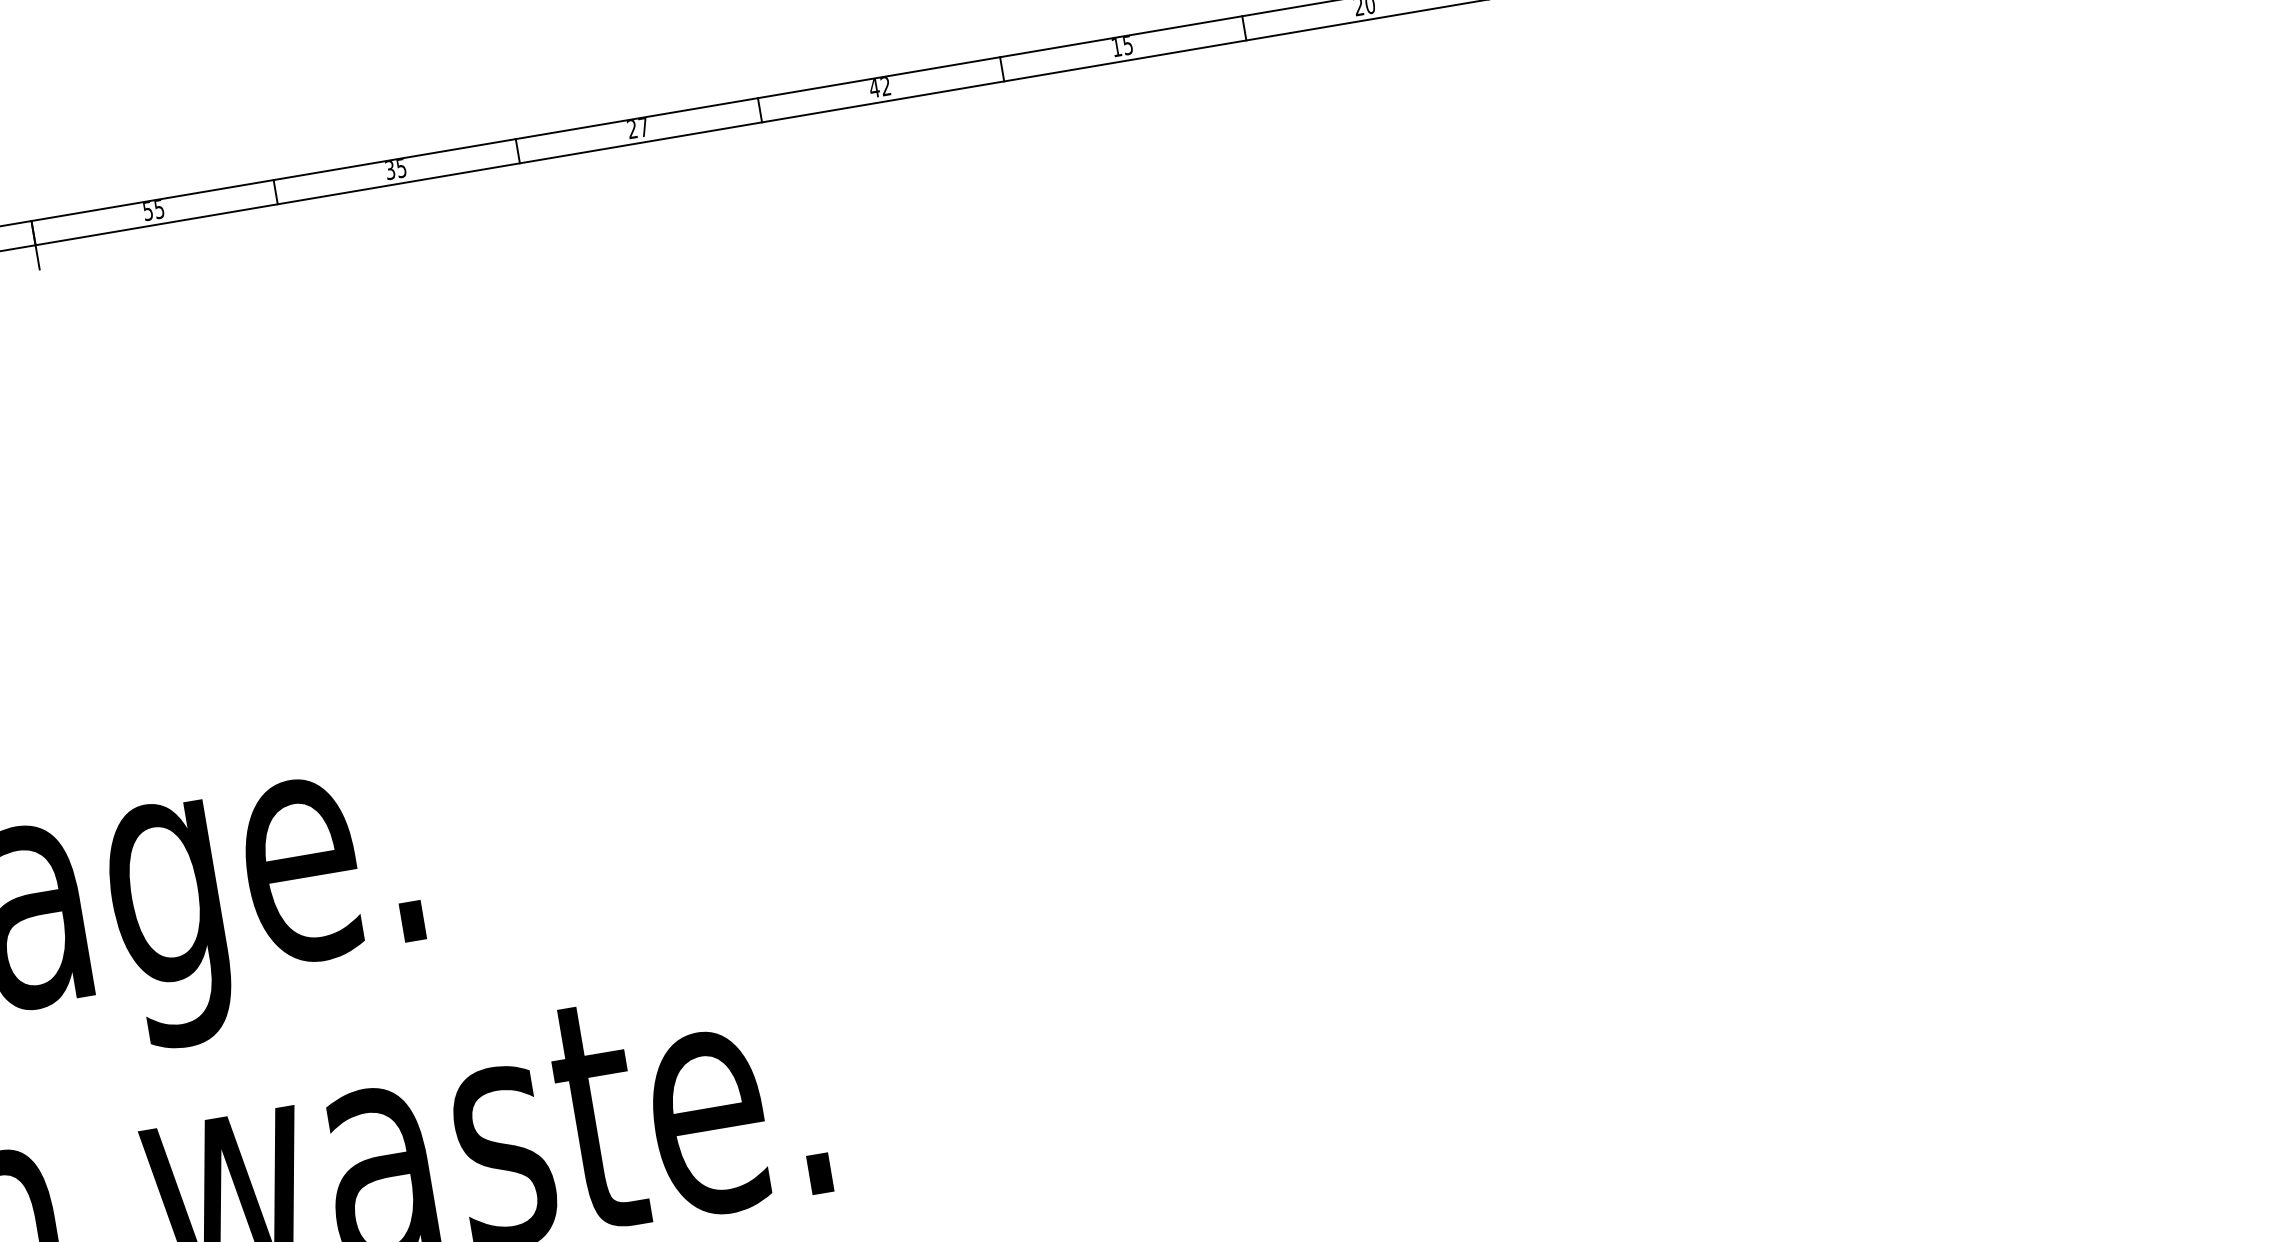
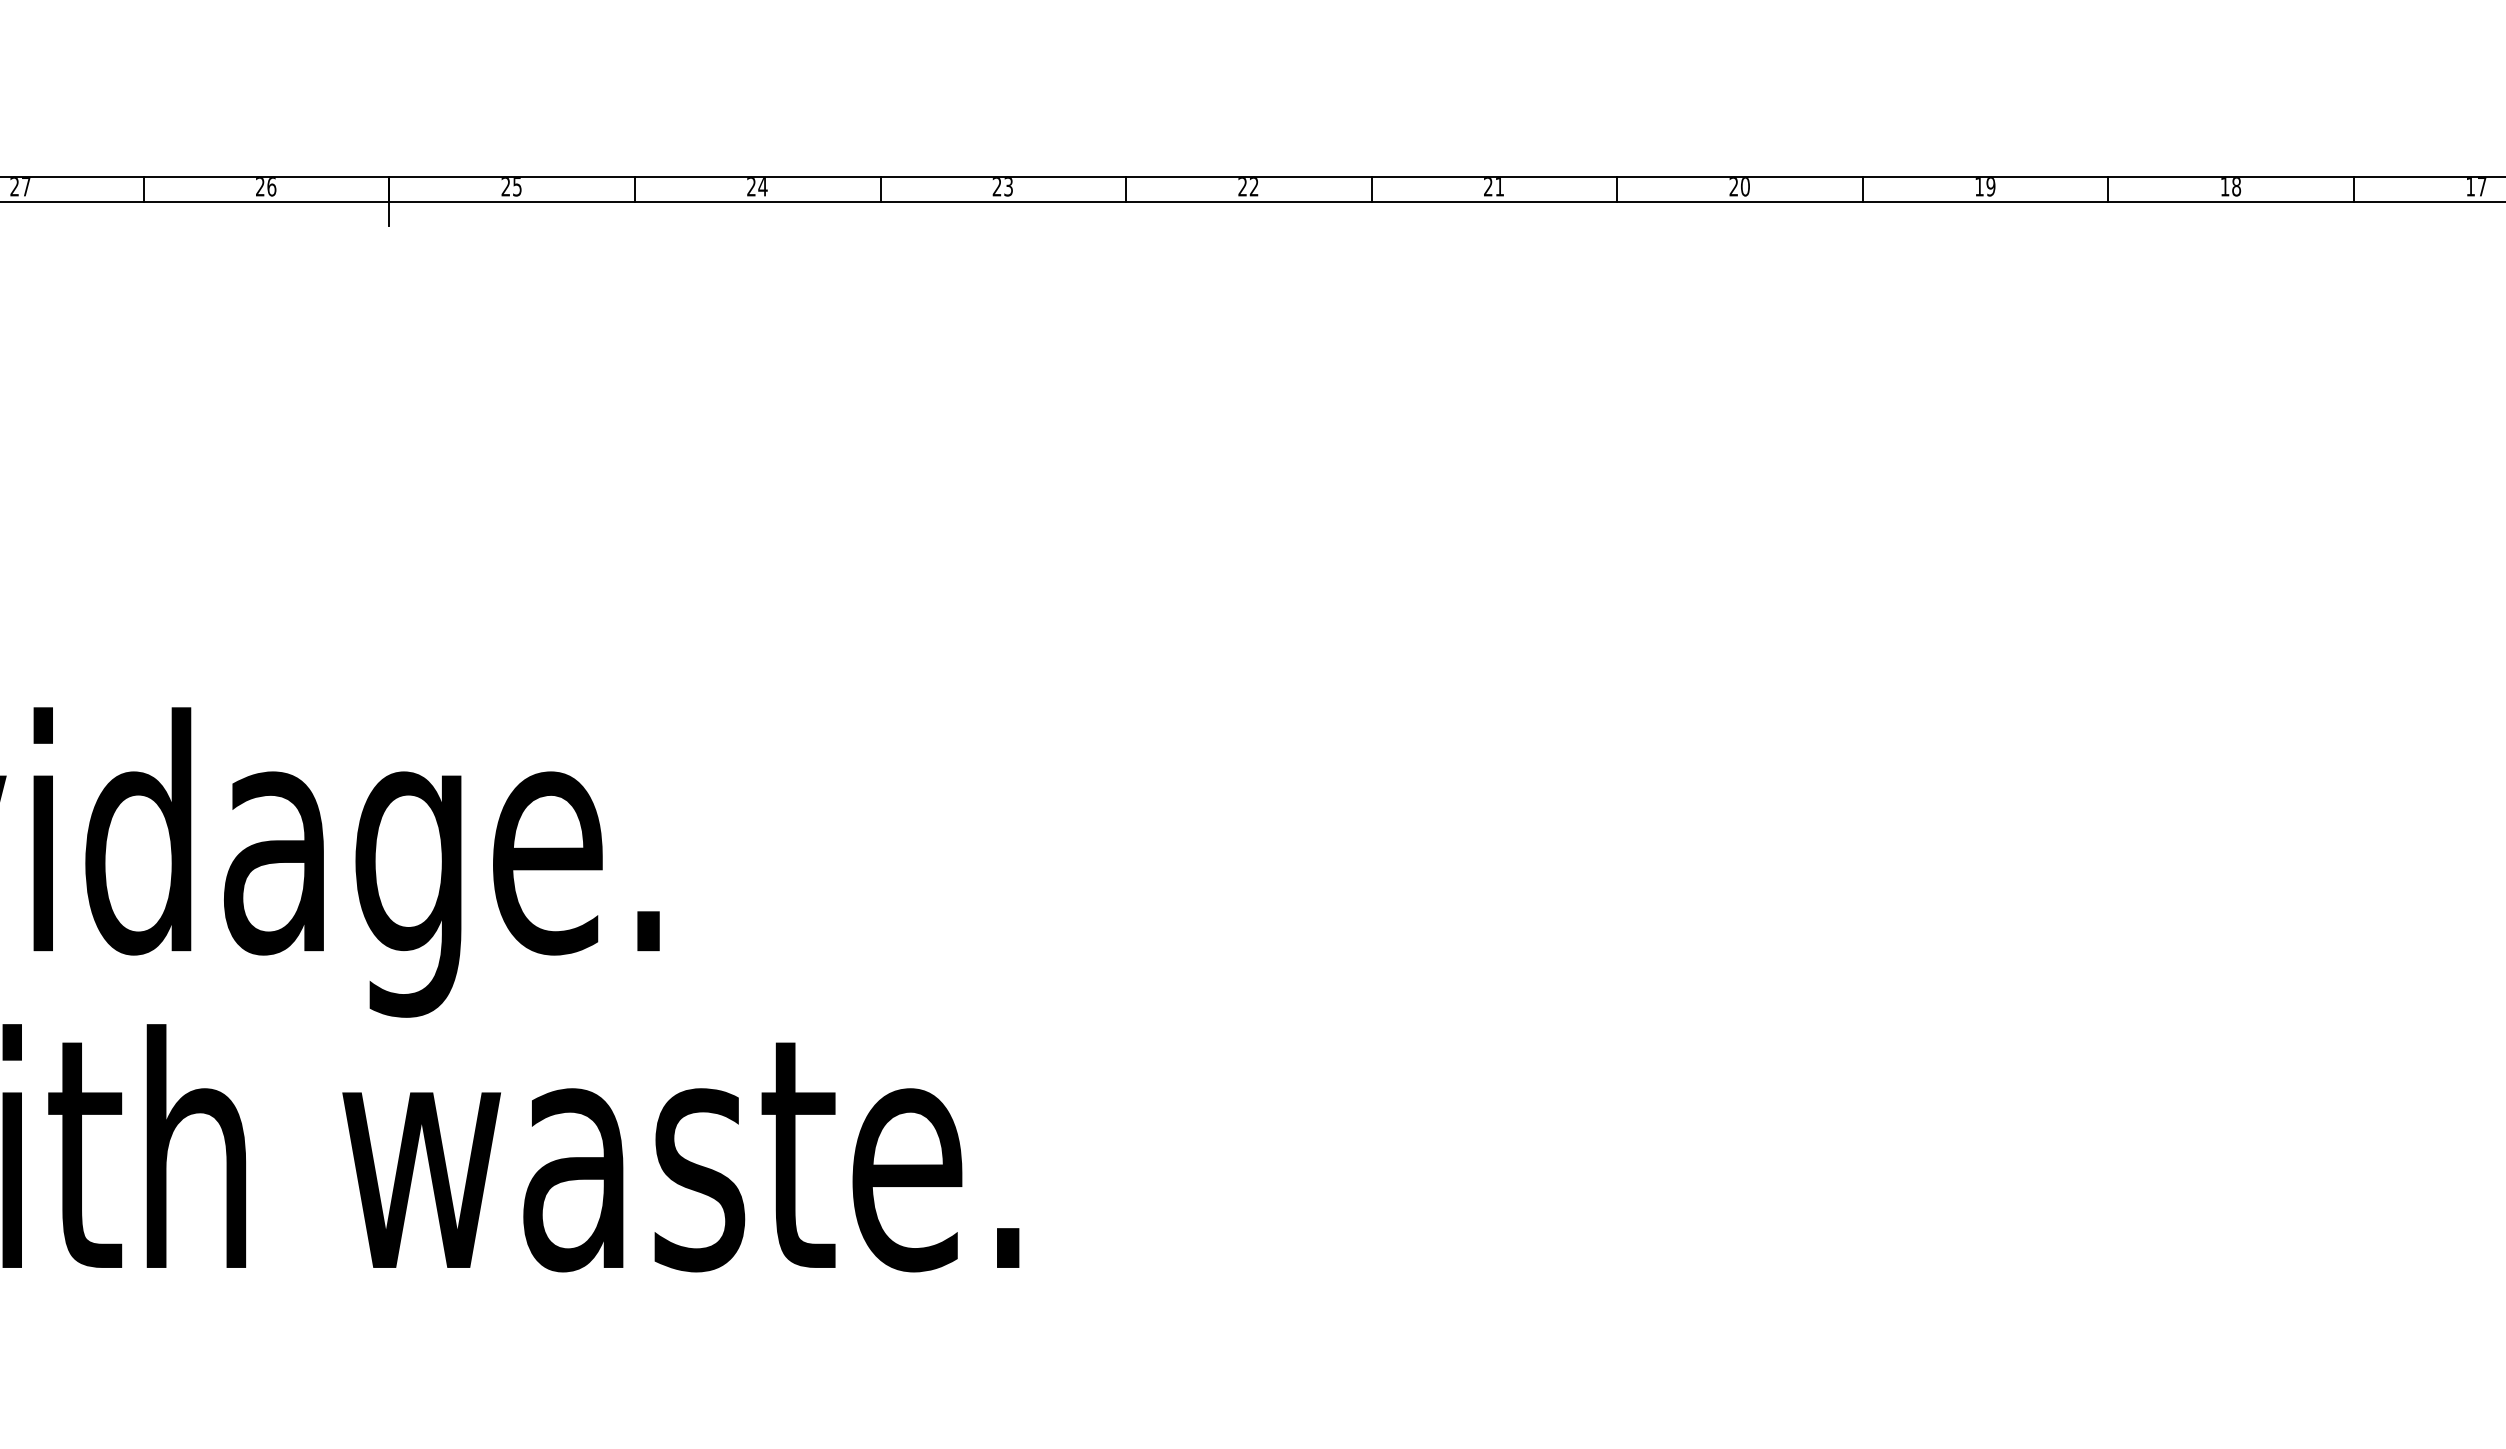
text: (1121, 47) -> (1493, 187), 15 -> 21
text: (874, 88) -> (1242, 187), 42 -> 22
text: (643, 127) -> (1008, 187), 27 -> 23
text: (396, 169) -> (757, 187), 35 -> 24
text: (147, 211) -> (505, 187), 55 -> 25

